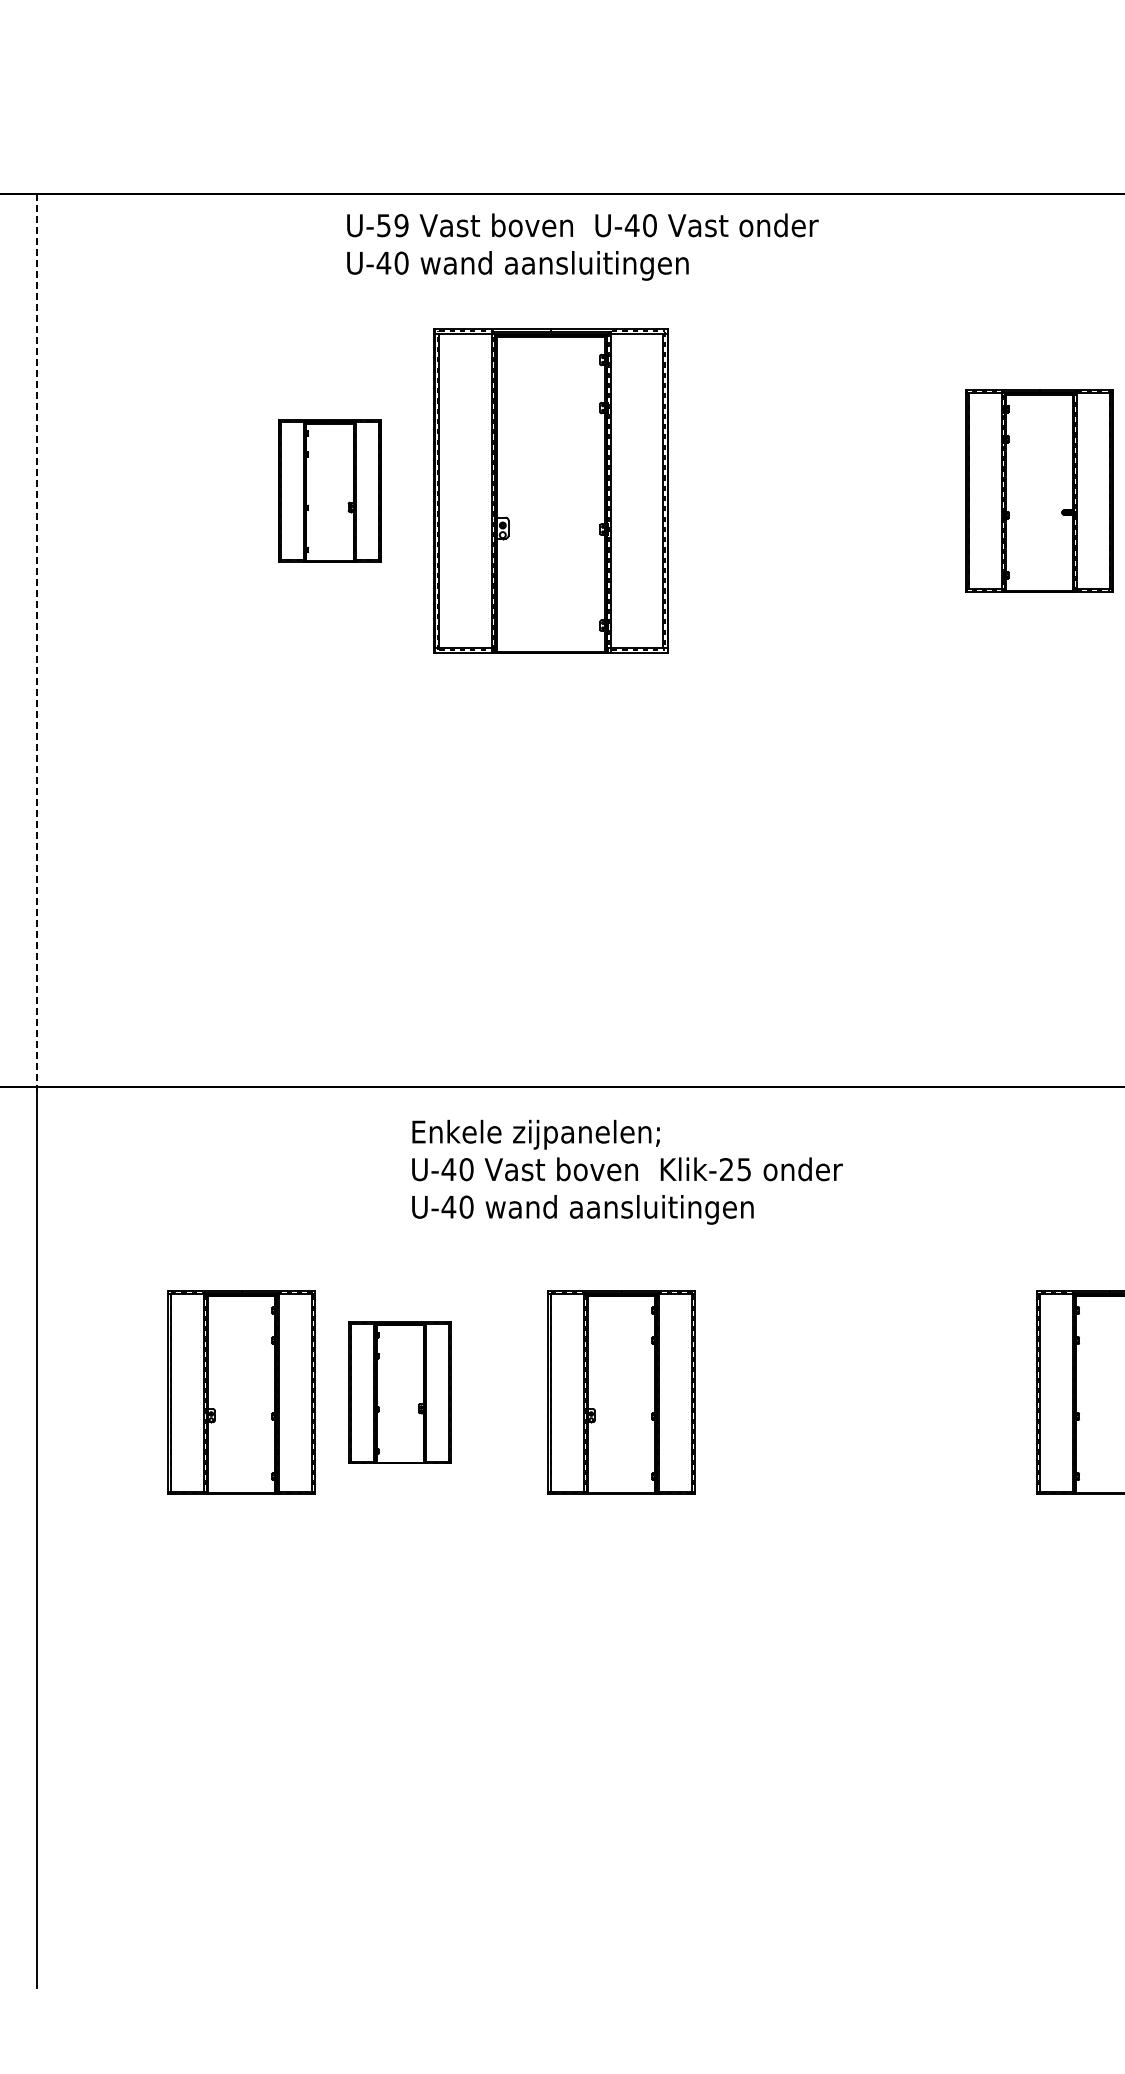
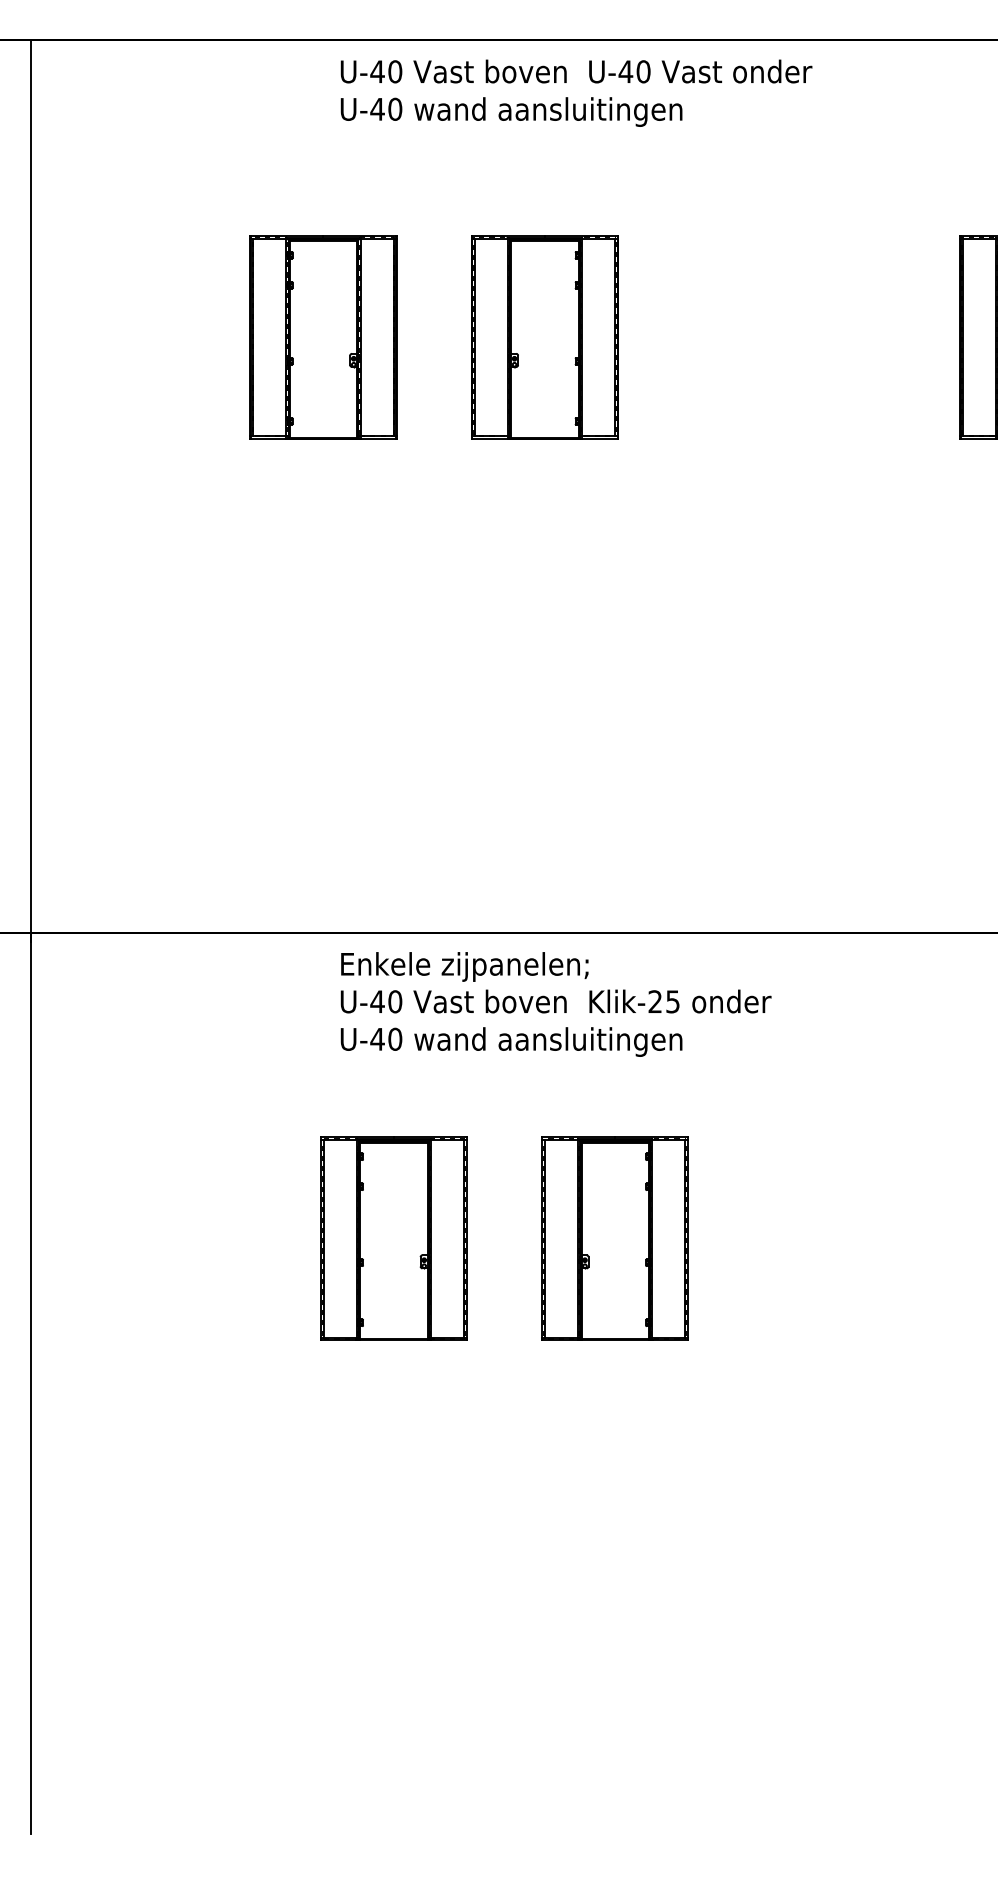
text: (392, 225) -> (386, 71), U-59 -> U-40
part: (329, 490) -> (323, 336), size x1.43
part: (550, 490) -> (544, 336), size x0.62
line: (37, 644) -> (31, 490), dashed -> solid
text: (627, 1171) -> (556, 1003), moved
part: (241, 1392) -> (235, 1238), removed
part: (399, 1392) -> (393, 1238), size x1.43

